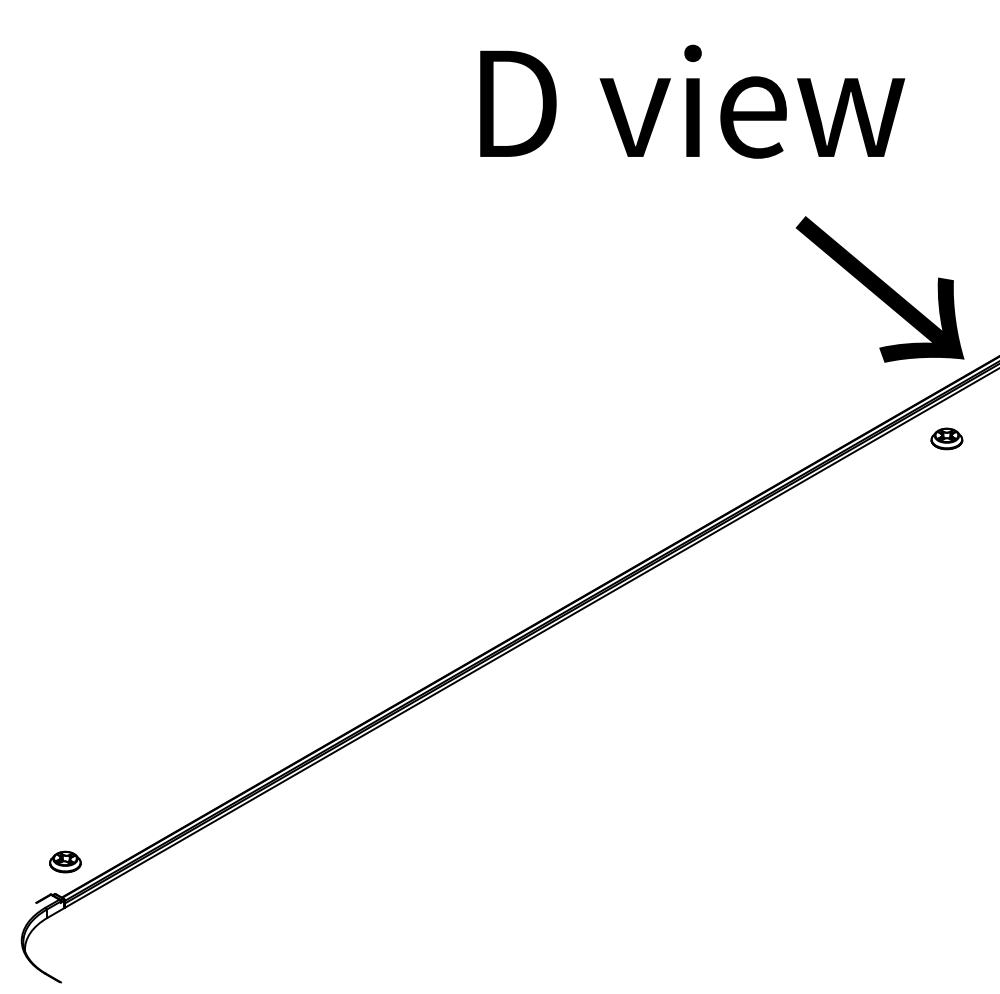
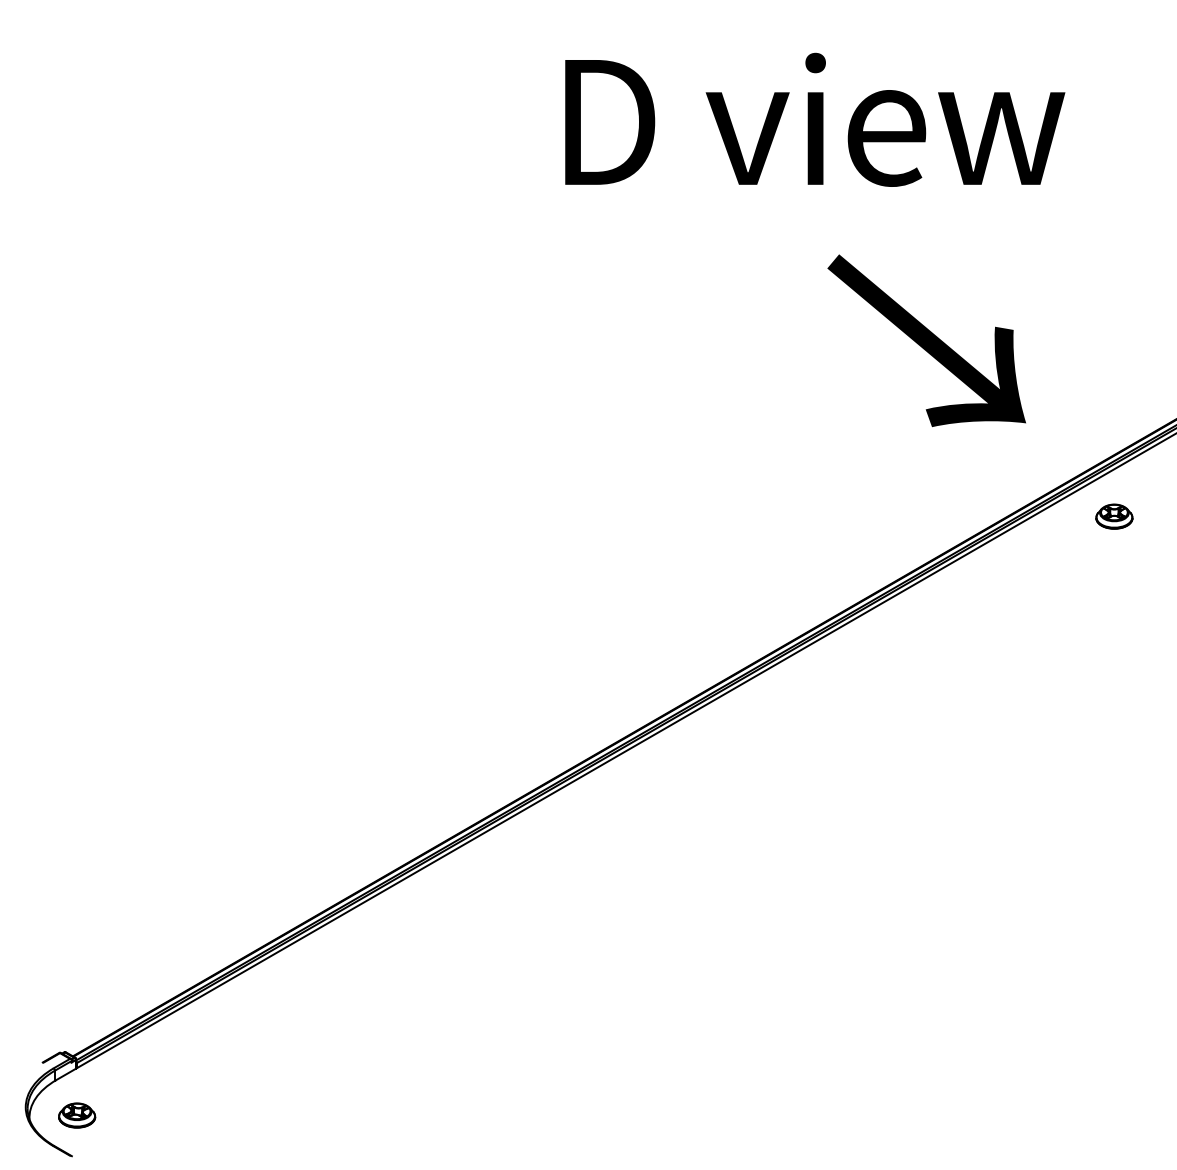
text: (879, 289) -> (926, 340), moved
part: (65, 861) -> (77, 1115), moved

